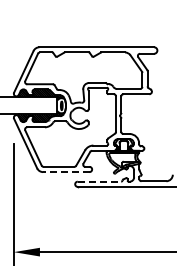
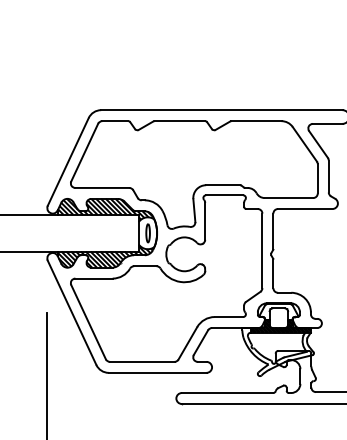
line: (65, 172) -> (155, 373), dashed -> solid
line: (99, 181) -> (227, 392), dashed -> solid

